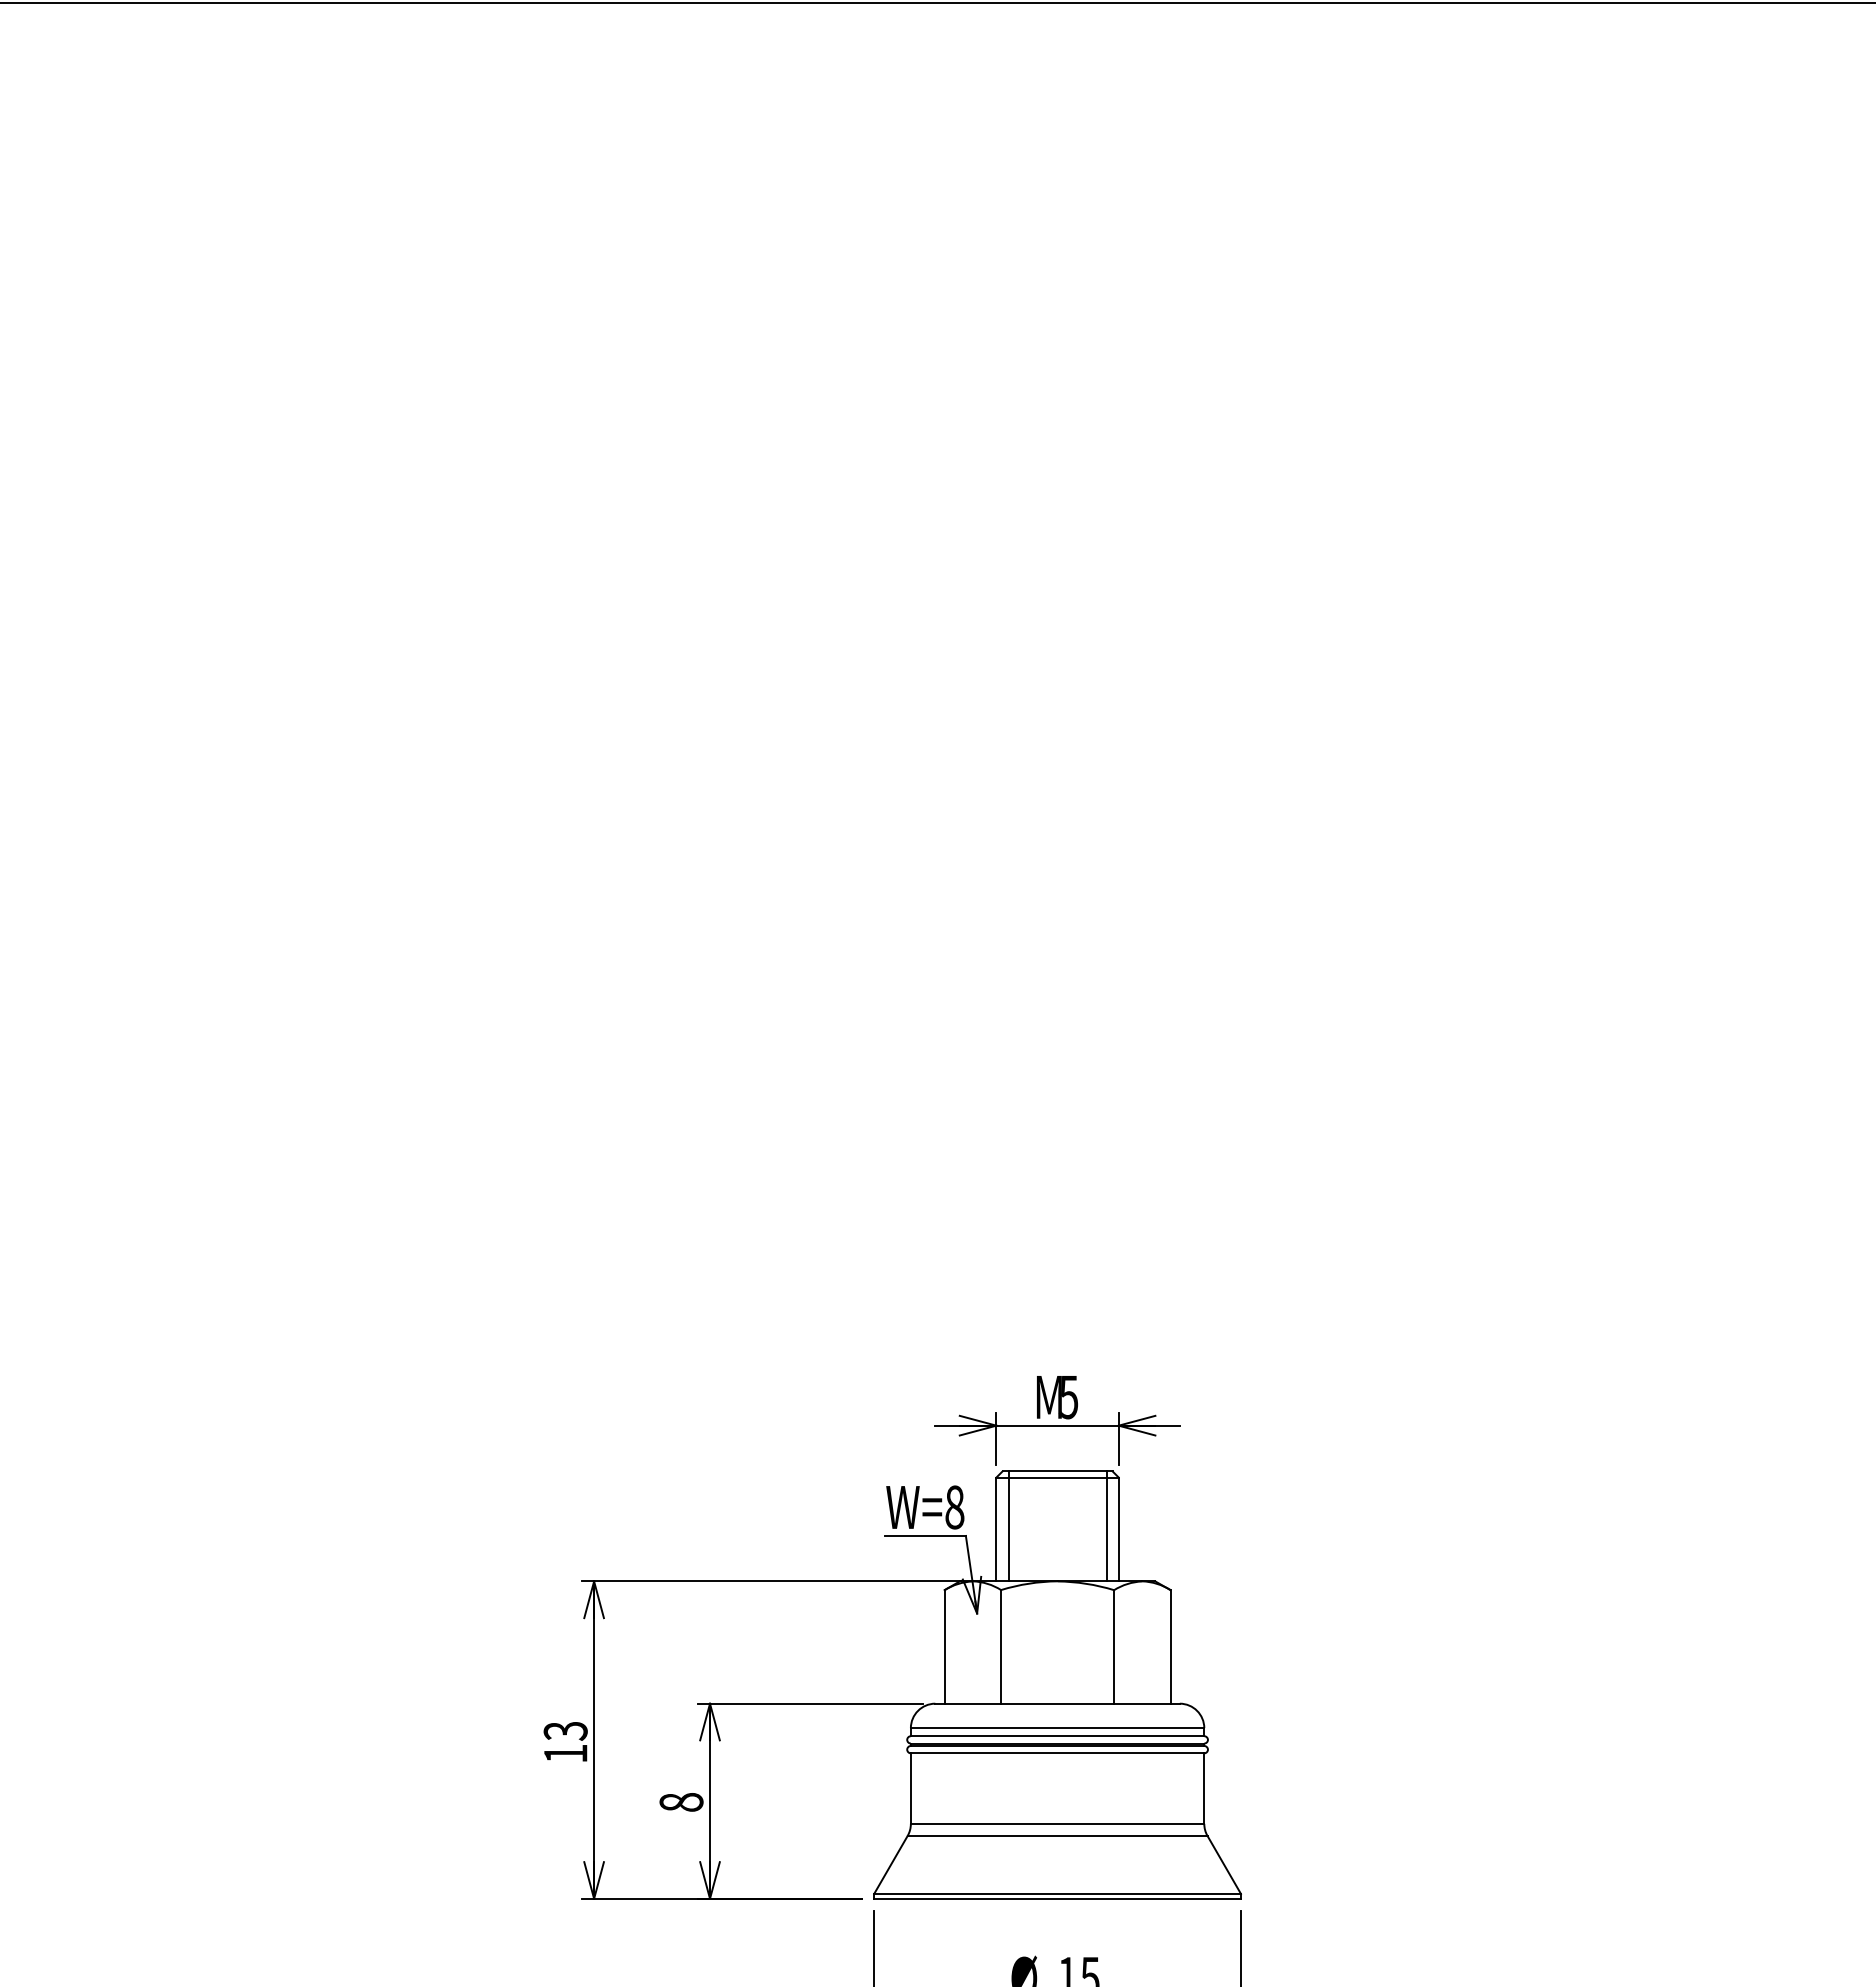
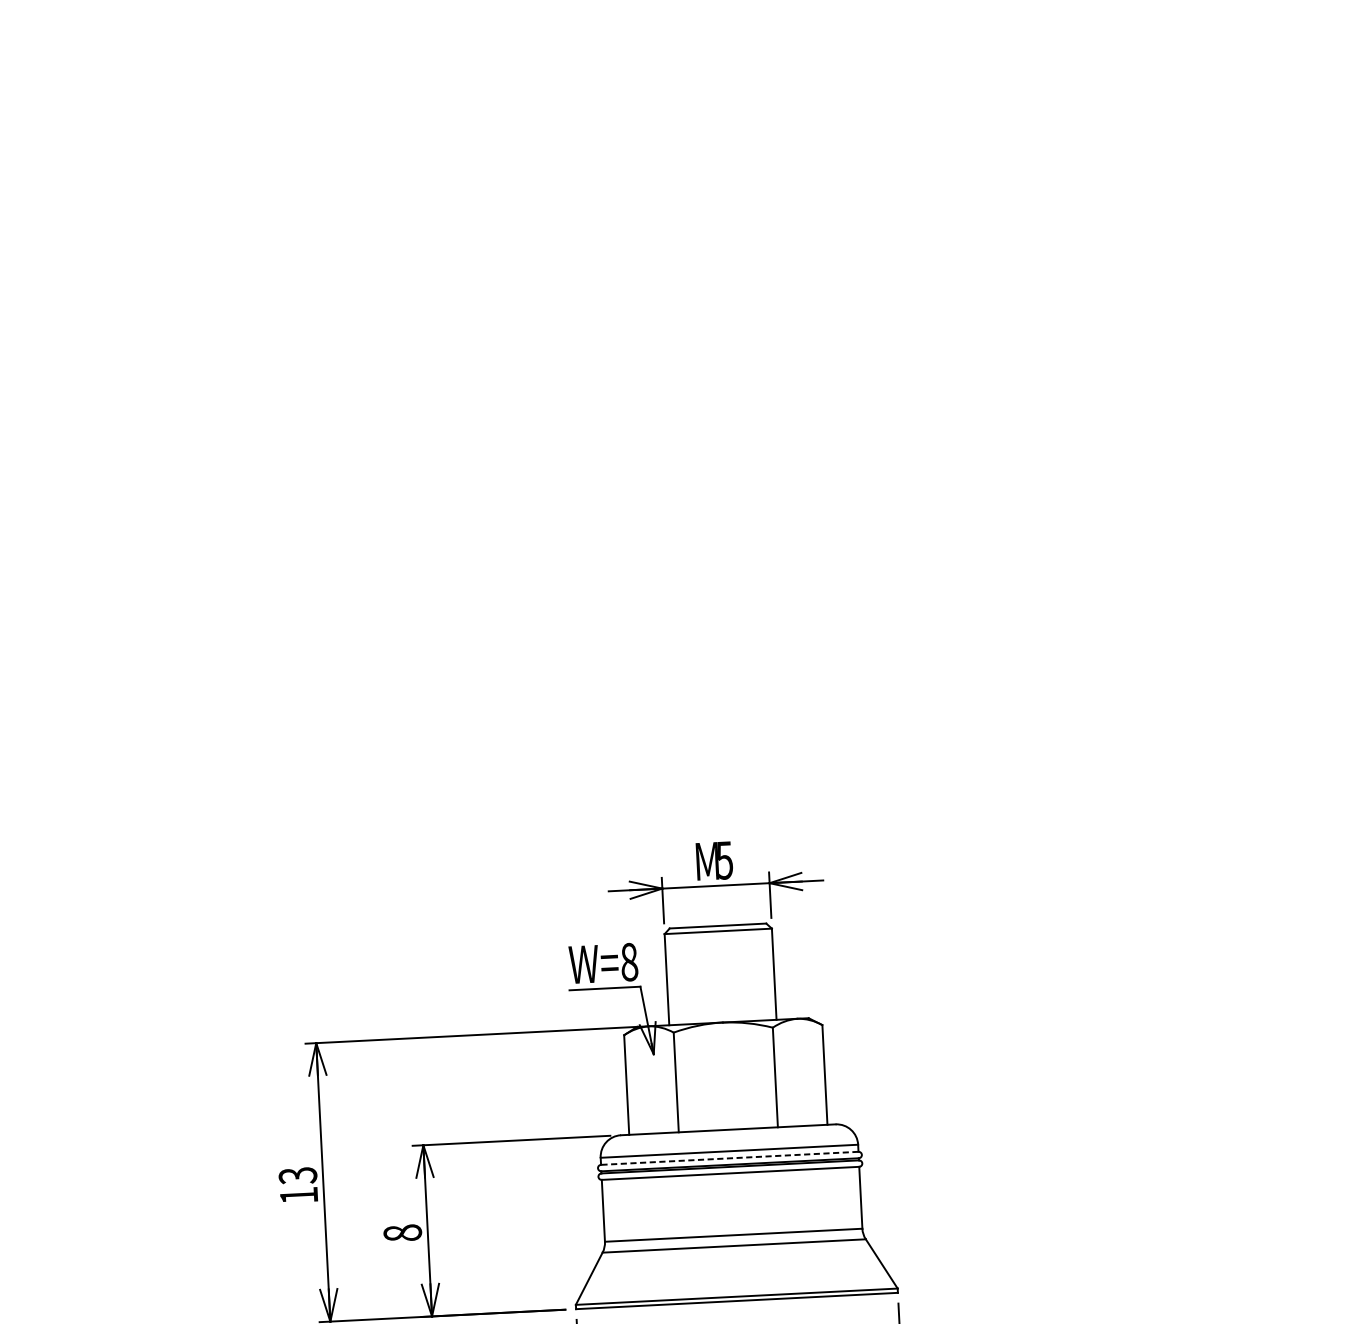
line: (1008, 1526) -> (677, 976), removed
line: (1106, 1526) -> (763, 972), removed
line: (1057, 1736) -> (729, 1158), solid -> dashed

